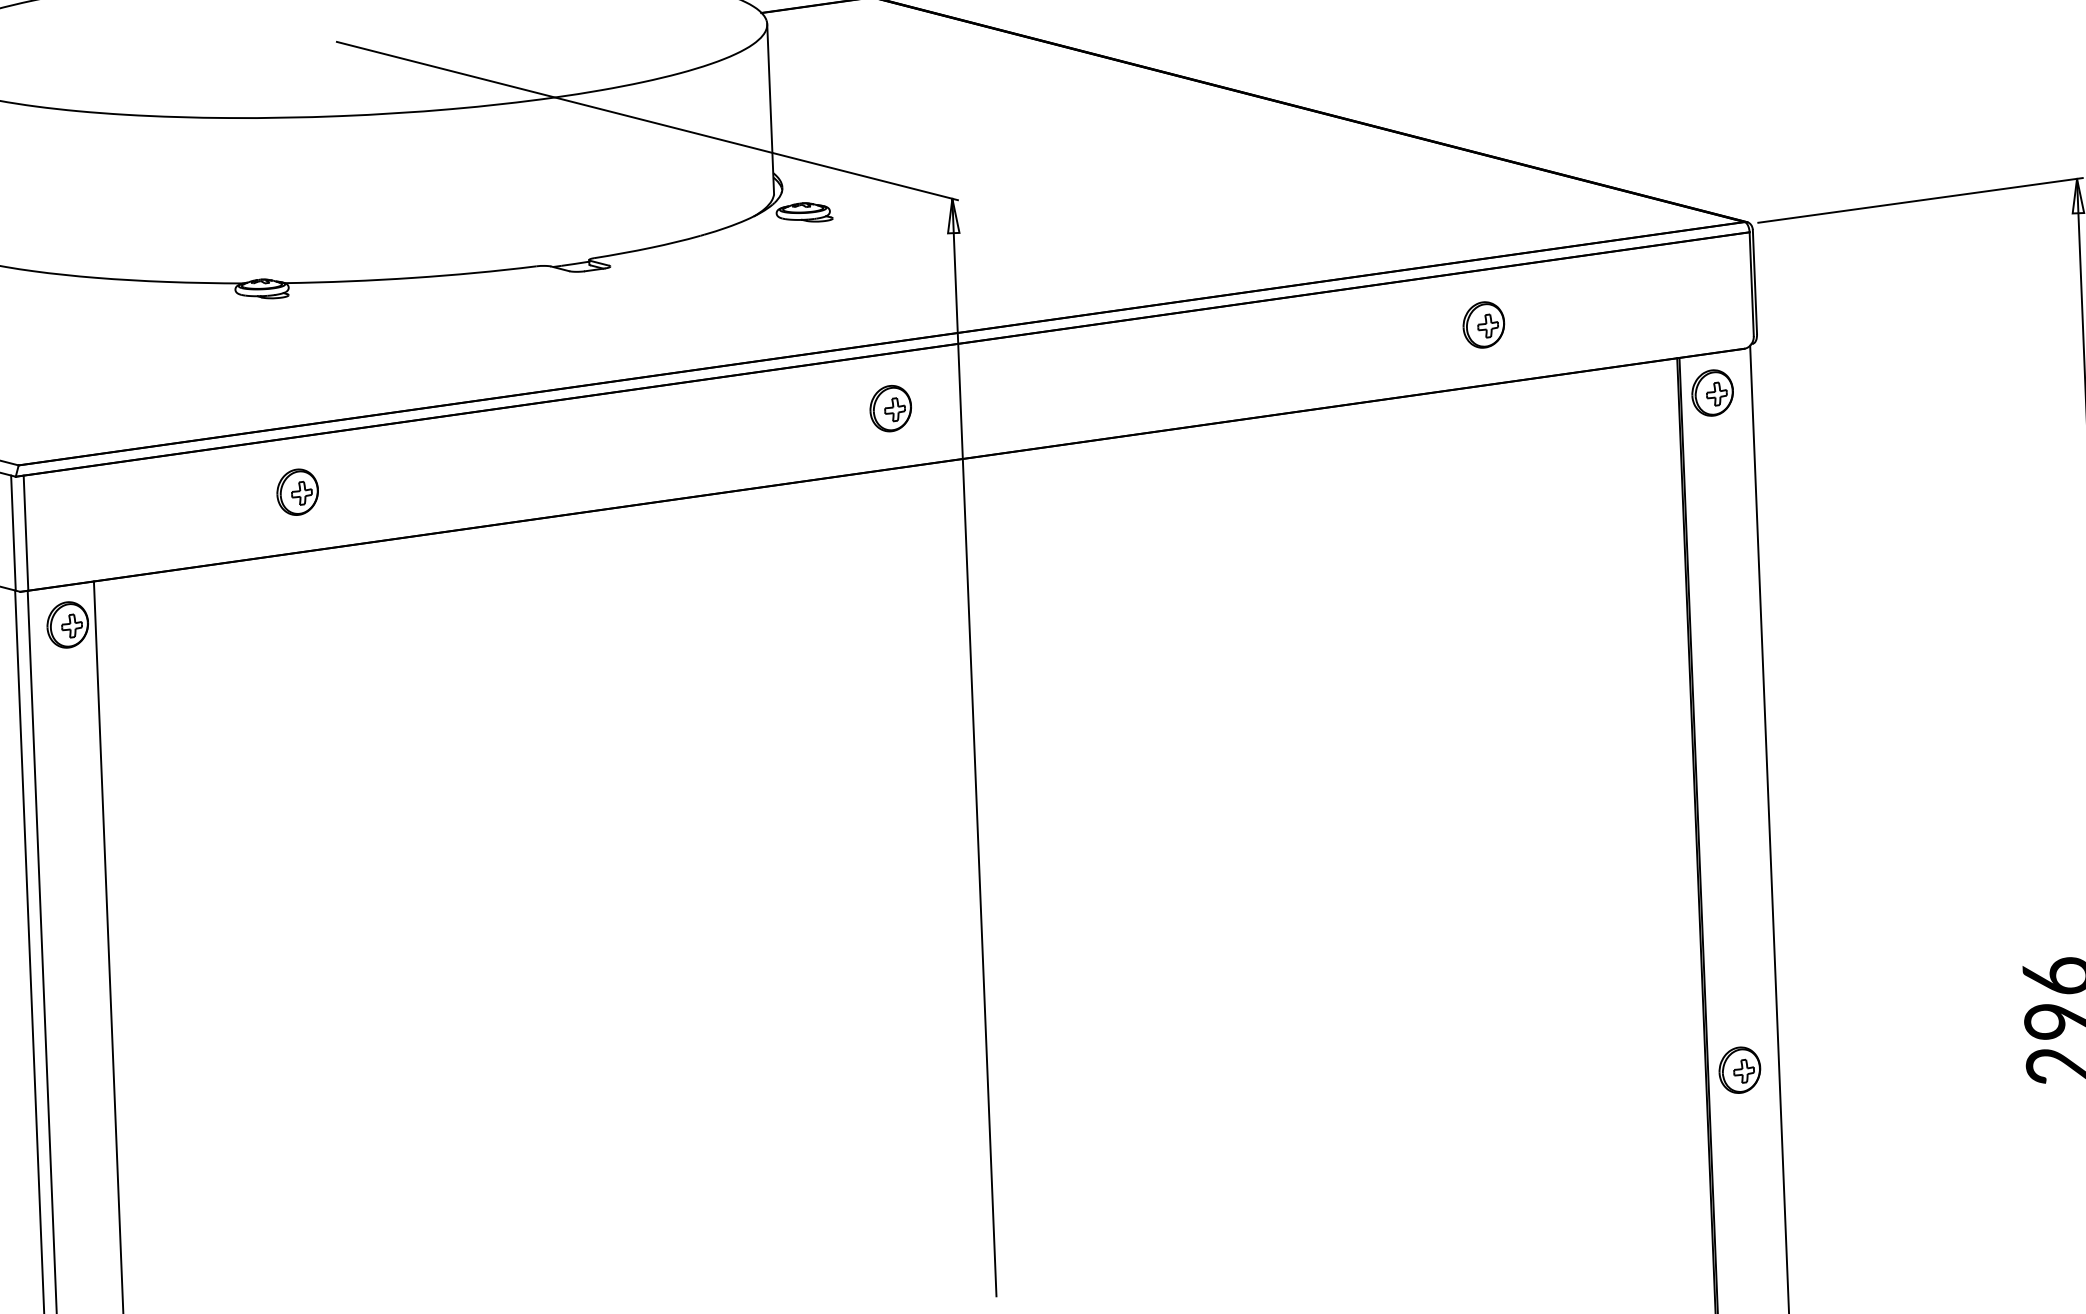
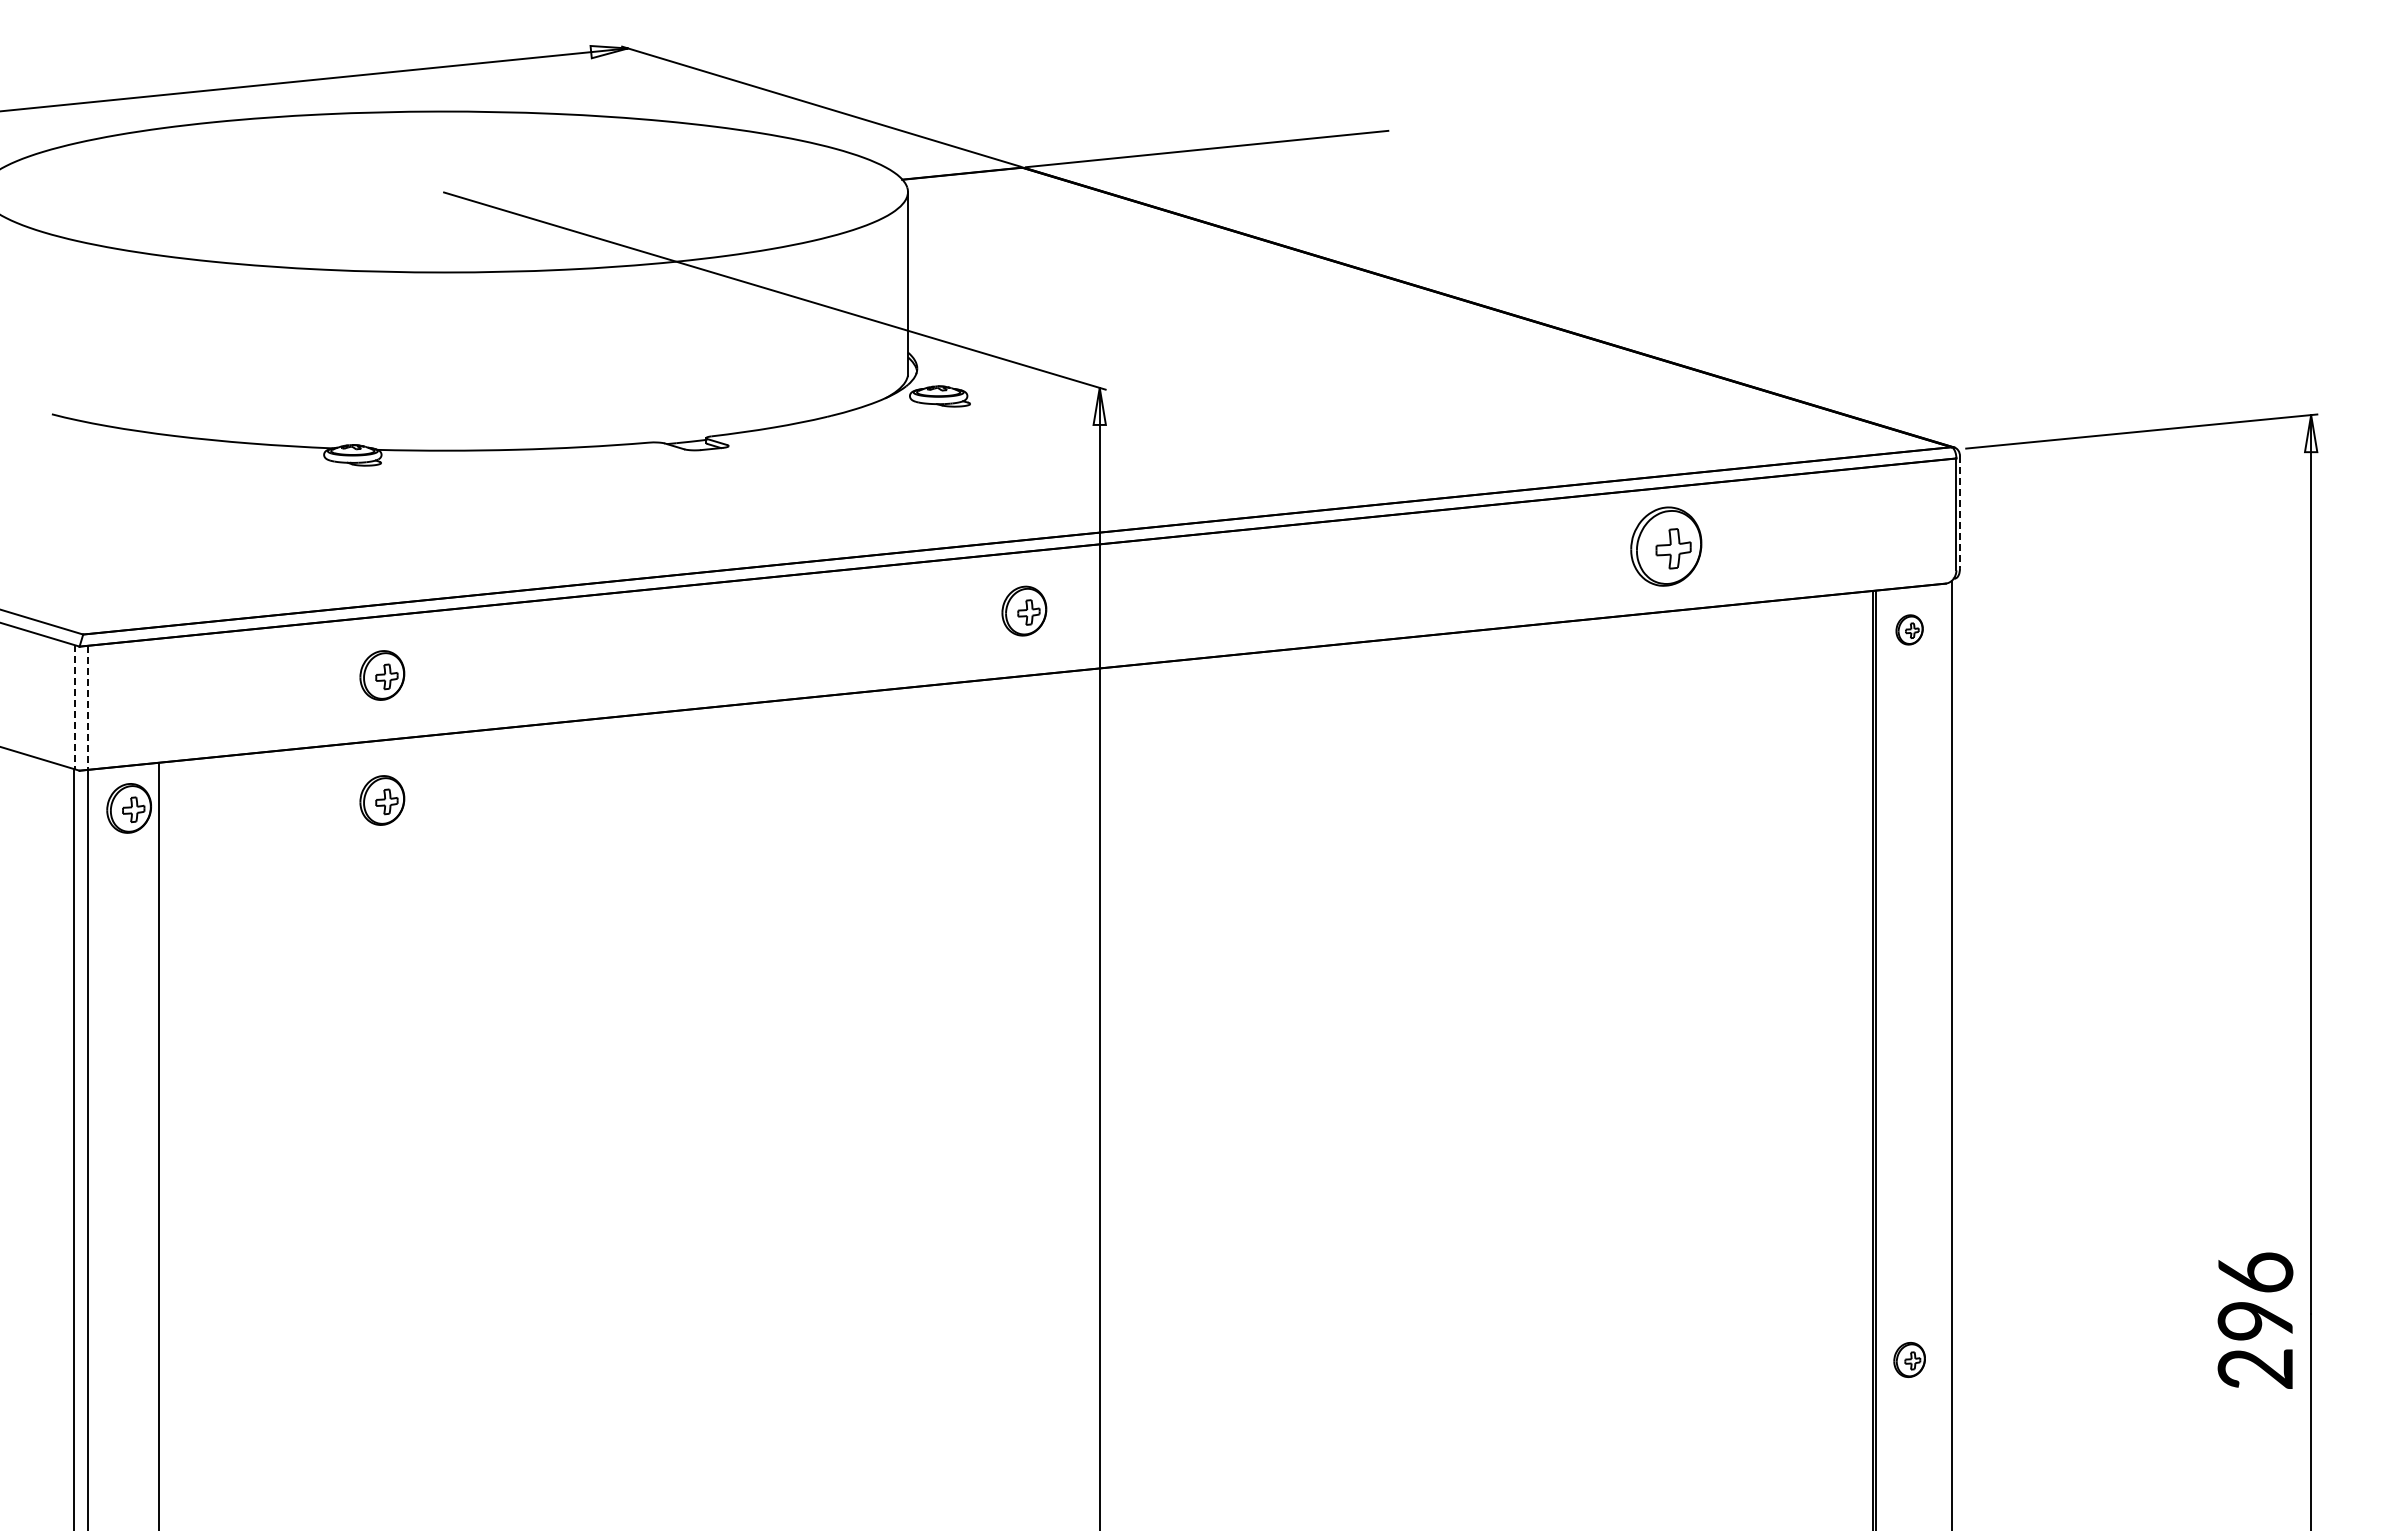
line: (1755, 282) -> (1960, 512), solid -> dashed
part: (1483, 324) -> (1666, 546), size x1.6
part: (1712, 392) -> (1909, 629), size x0.6
line: (13, 533) -> (74, 707), solid -> dashed
line: (26, 533) -> (88, 708), solid -> dashed
part: (302, 608) -> (382, 800), added
part: (1739, 1069) -> (1909, 1359), size x0.7

